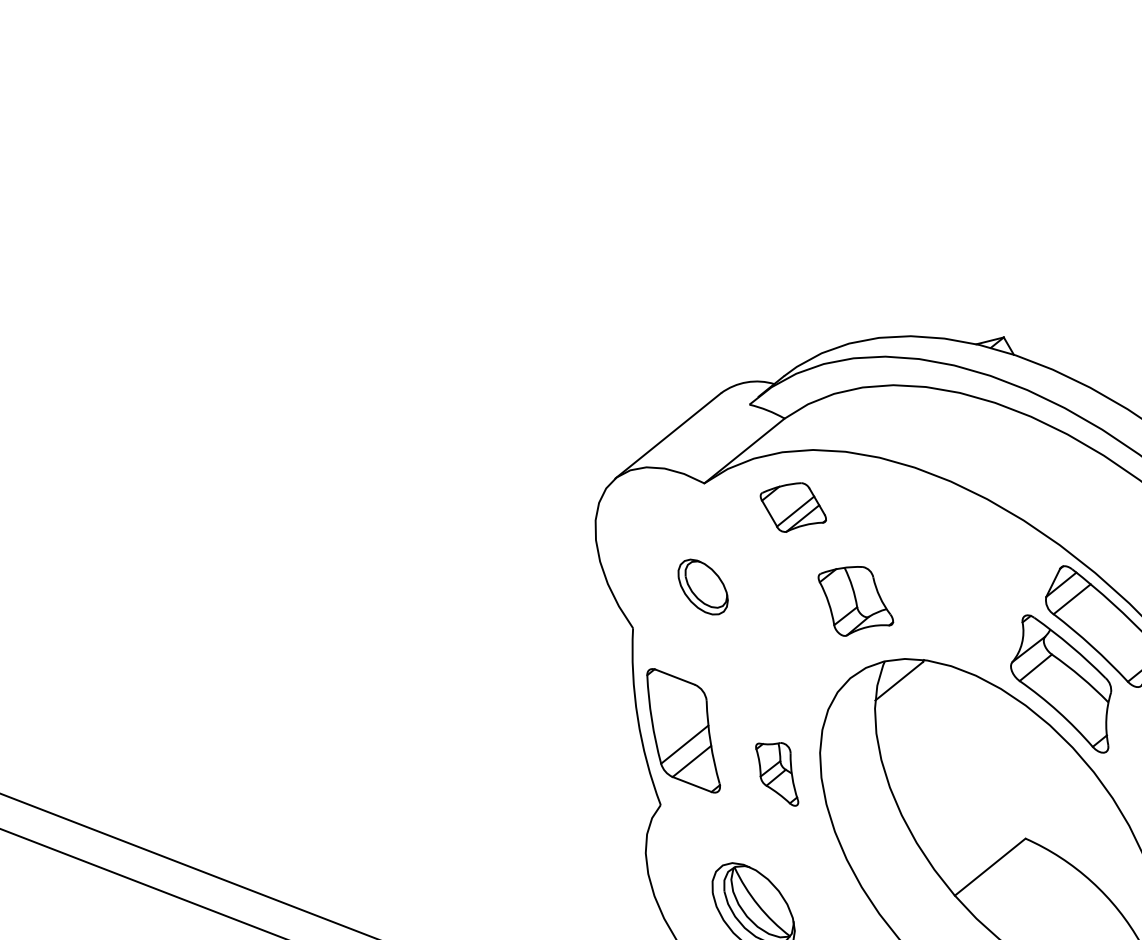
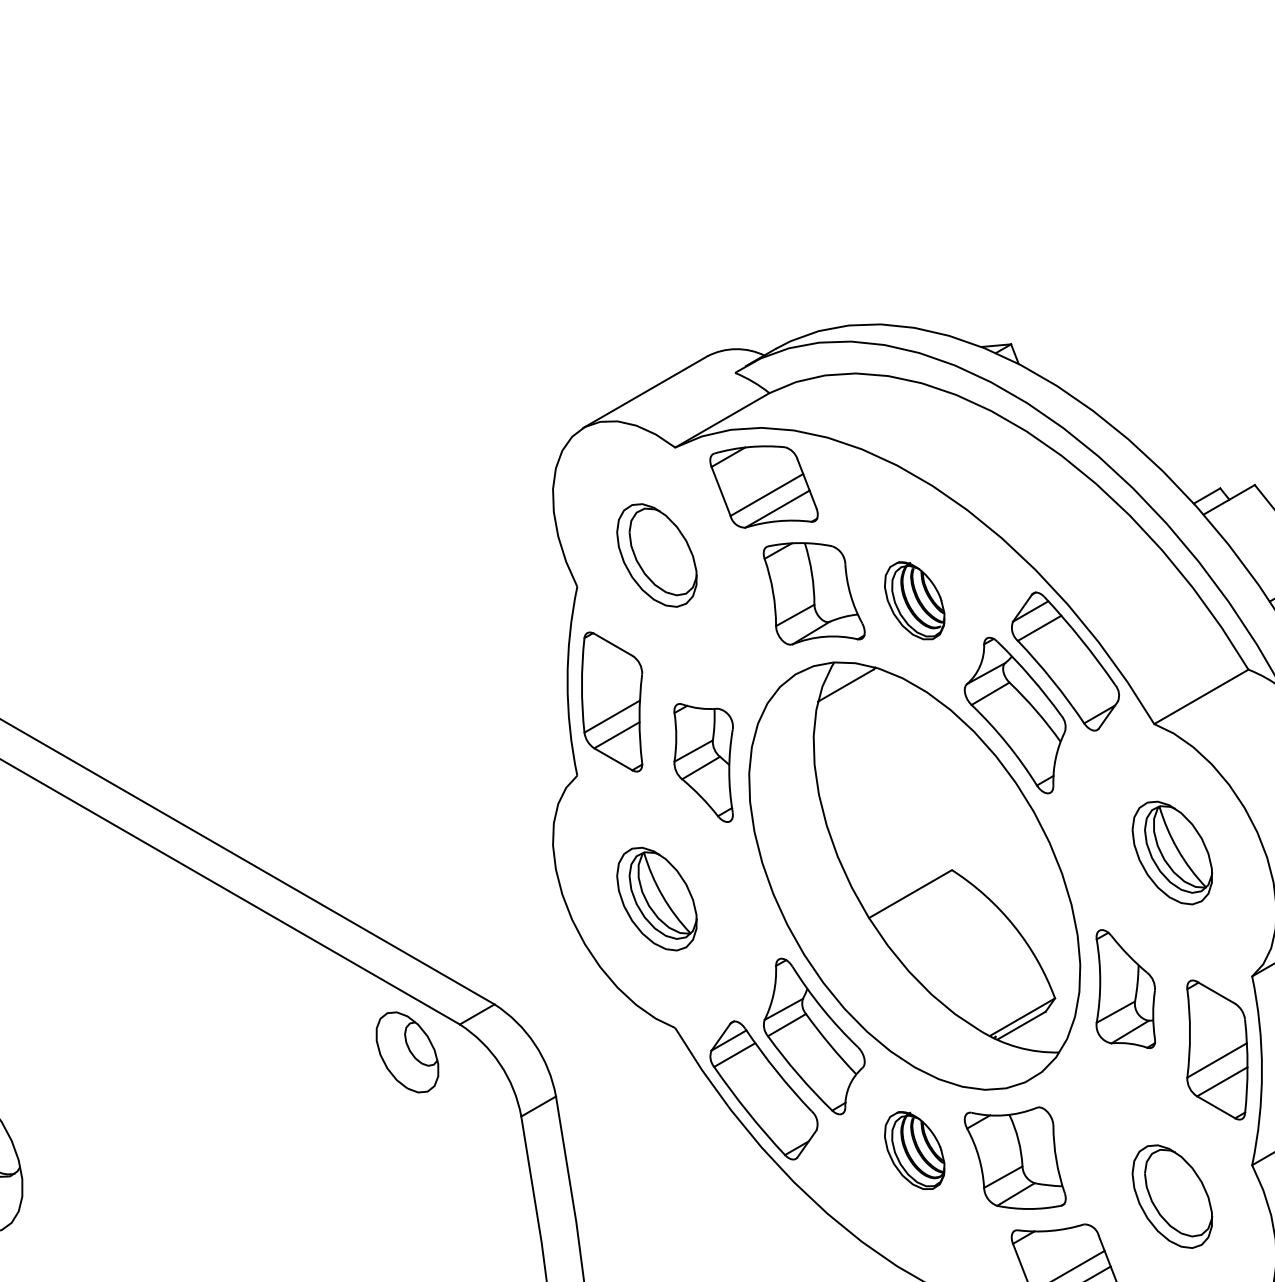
part: (792, 506) -> (763, 486), size x1.67
part: (702, 587) -> (656, 555), size x1.67
part: (950, 591) -> (914, 600), added
part: (855, 599) -> (813, 593), size x1.43
part: (777, 774) -> (703, 762), size x1.67

